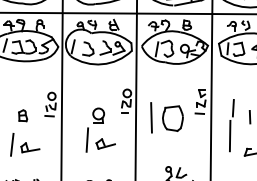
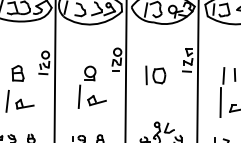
part: (22, 115) -> (17, 73), size x1.43
part: (167, 117) -> (156, 75), size x0.62
part: (231, 125) -> (222, 92), moved

